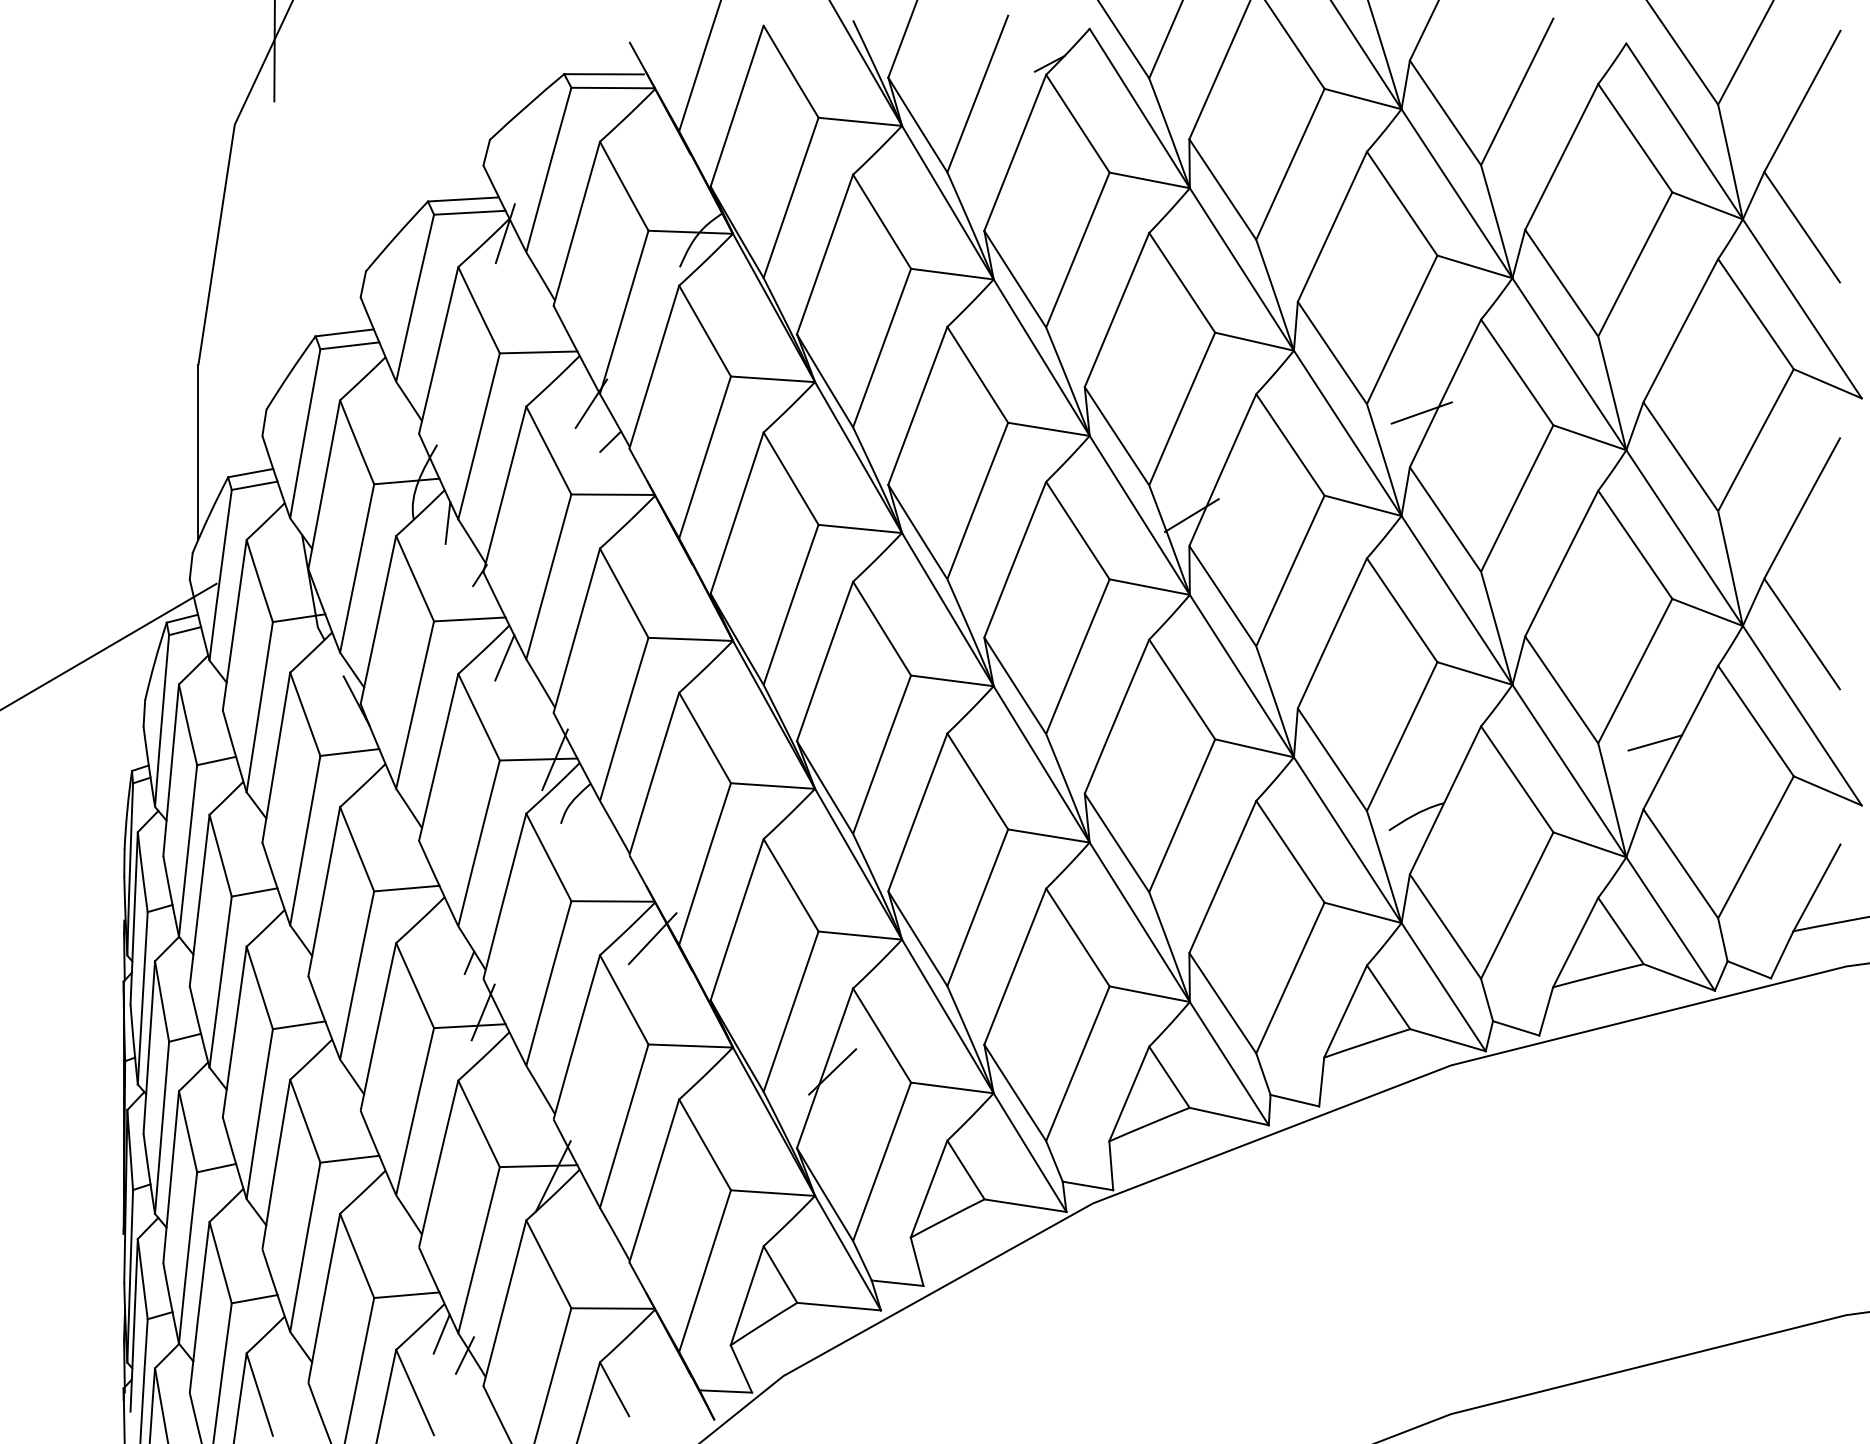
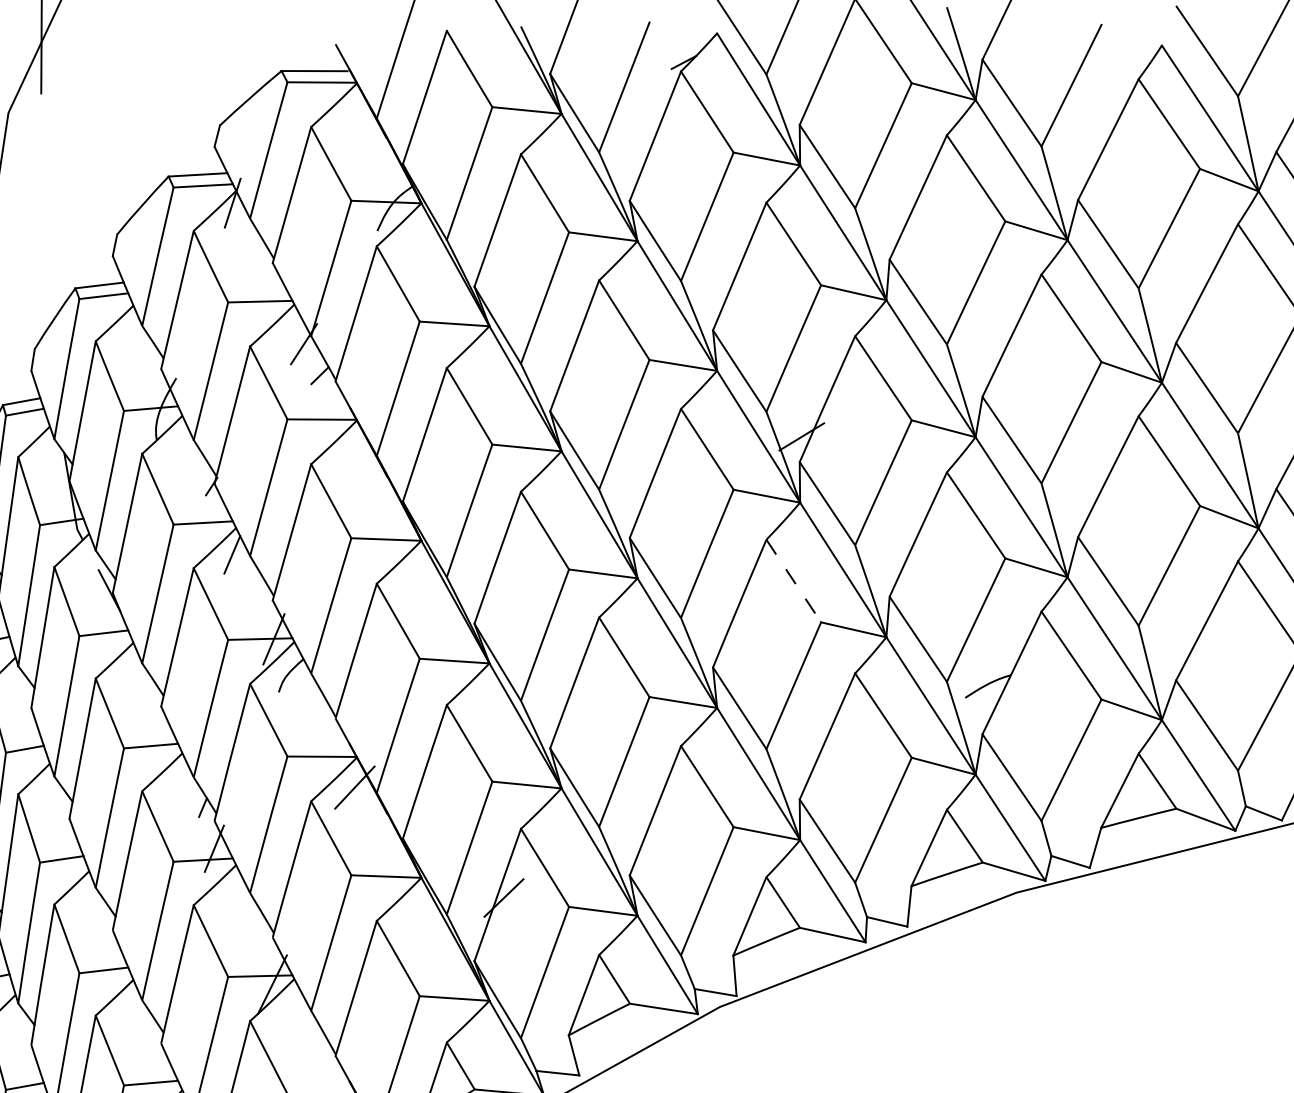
line: (1421, 412) -> (992, 351), removed
line: (447, 522) -> (184, 442), removed
line: (1182, 689) -> (794, 581), solid -> dashed
line: (1654, 742) -> (1185, 624), removed

